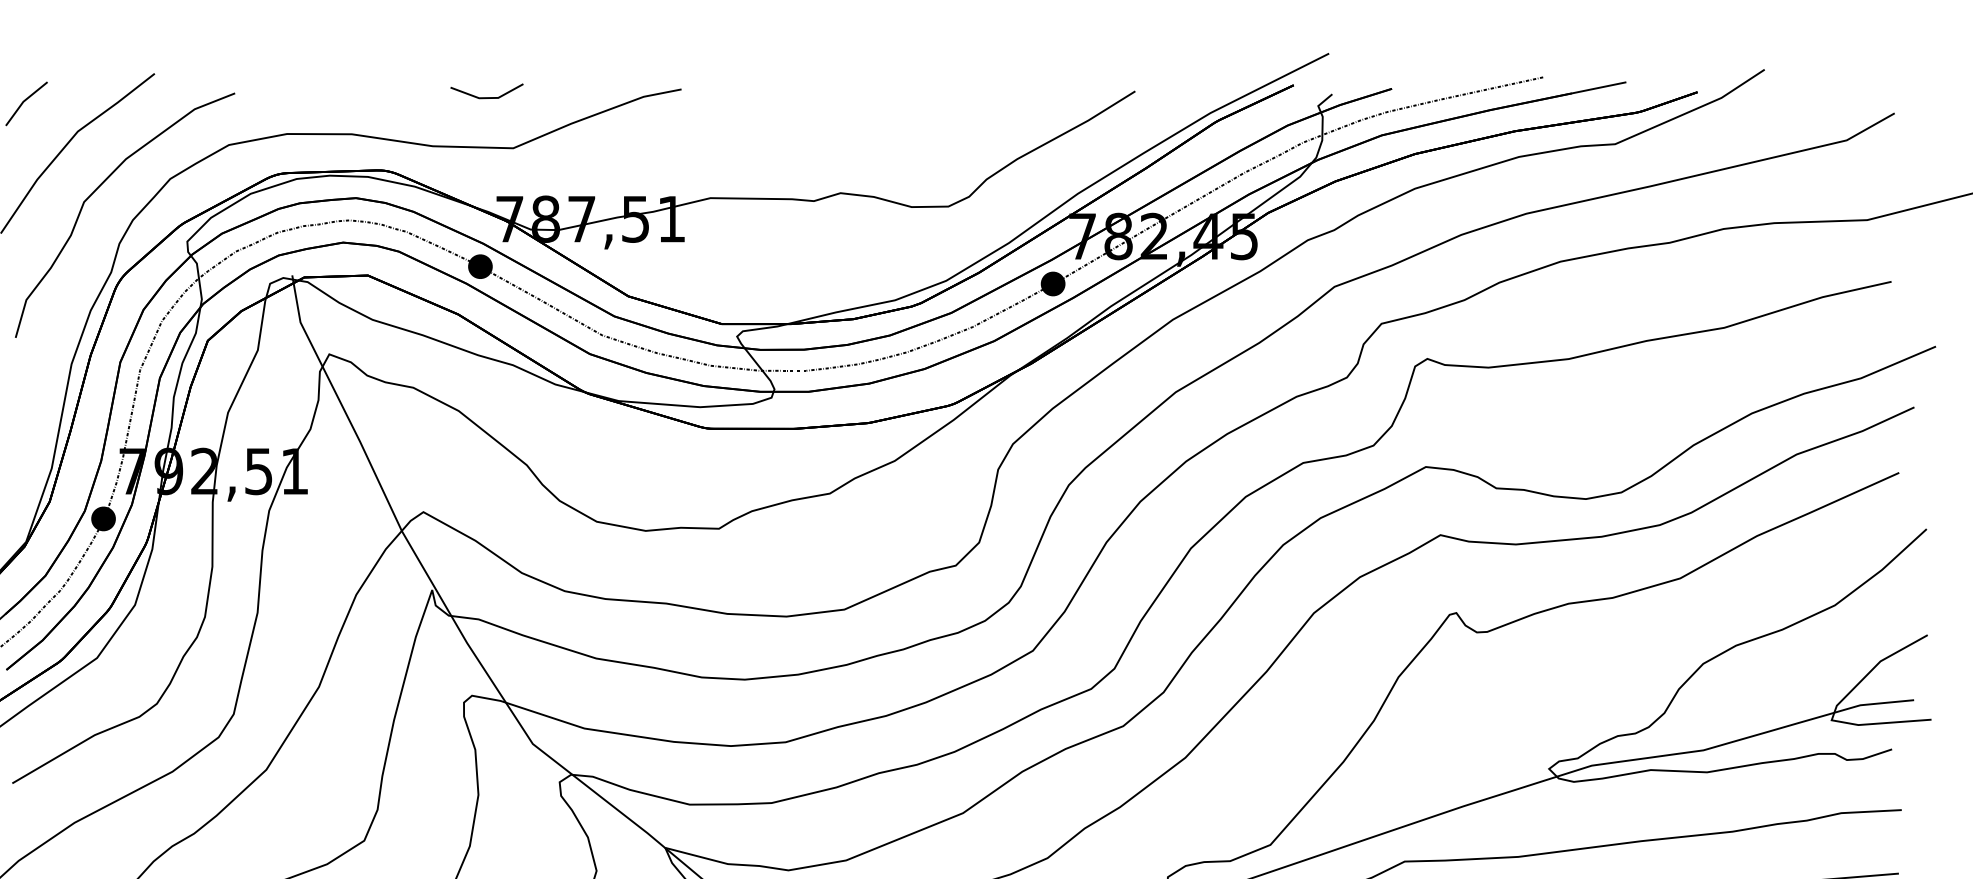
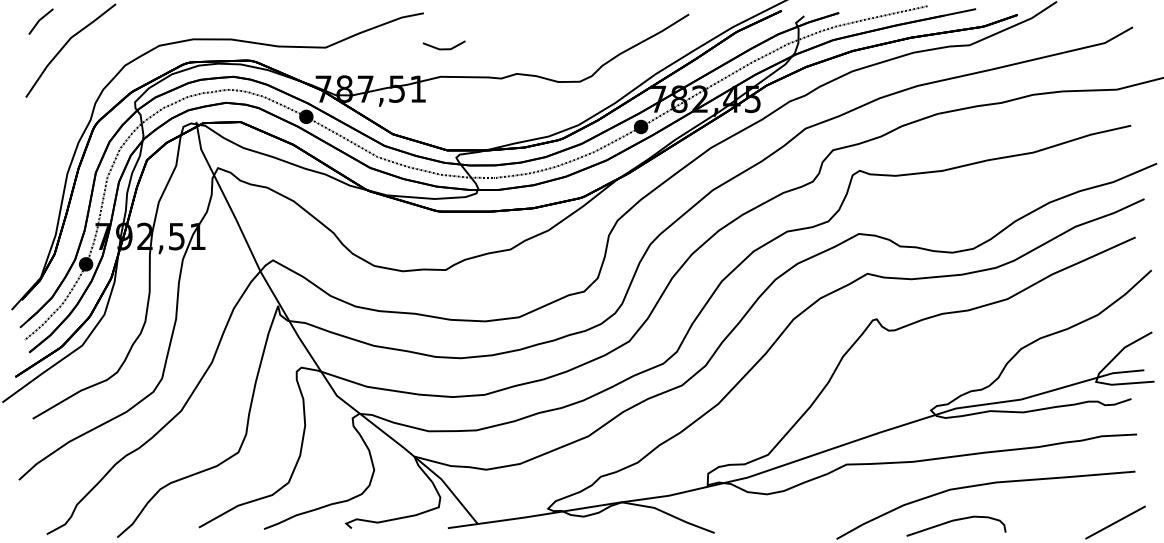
line: (485, 96) -> (443, 48), moved
curve: (99, 189) -> (83, 71), removed

